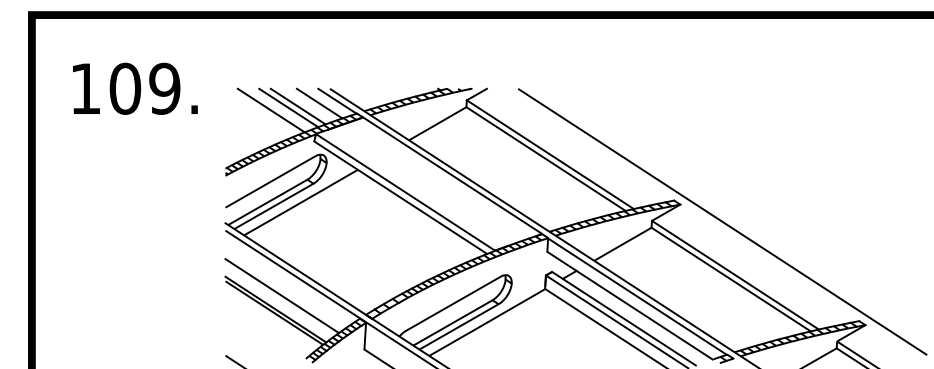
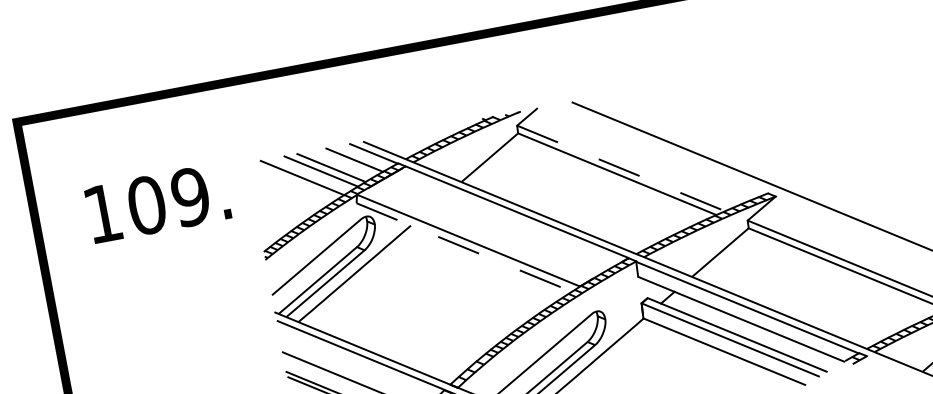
text: (135, 88) -> (158, 202), moved
line: (550, 154) -> (621, 168), solid -> dashed
line: (401, 197) -> (465, 247), solid -> dashed

